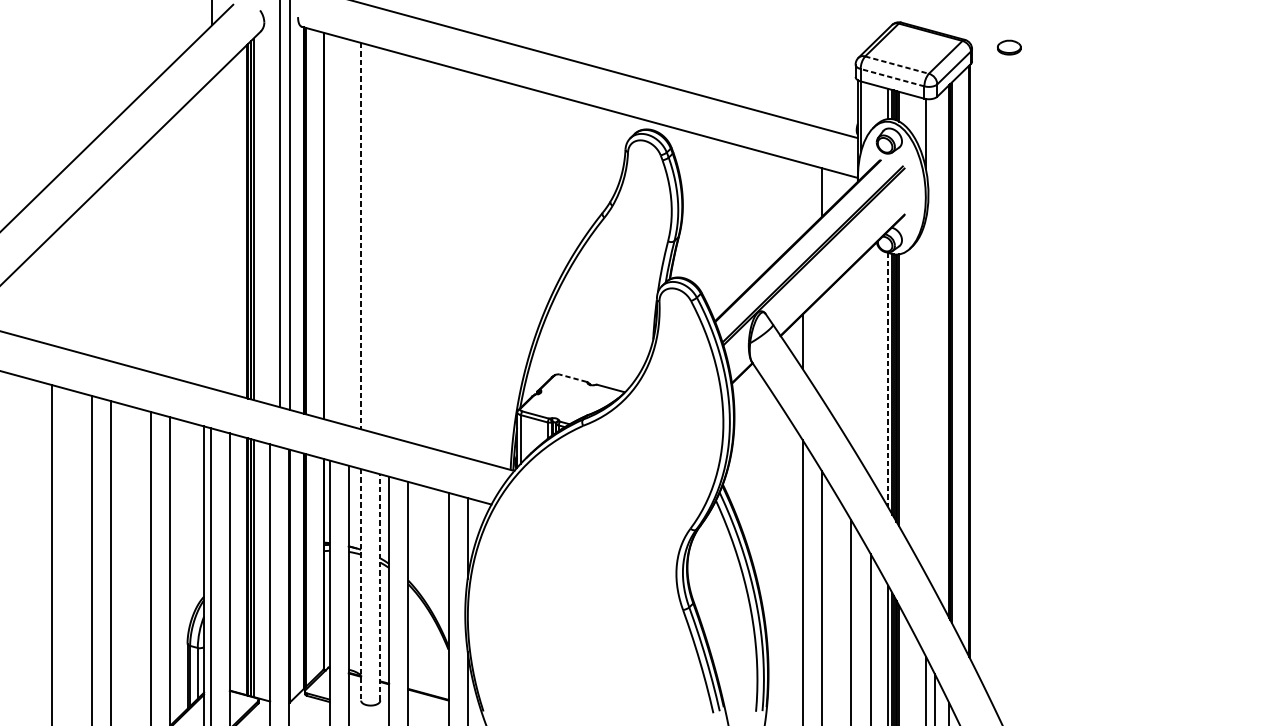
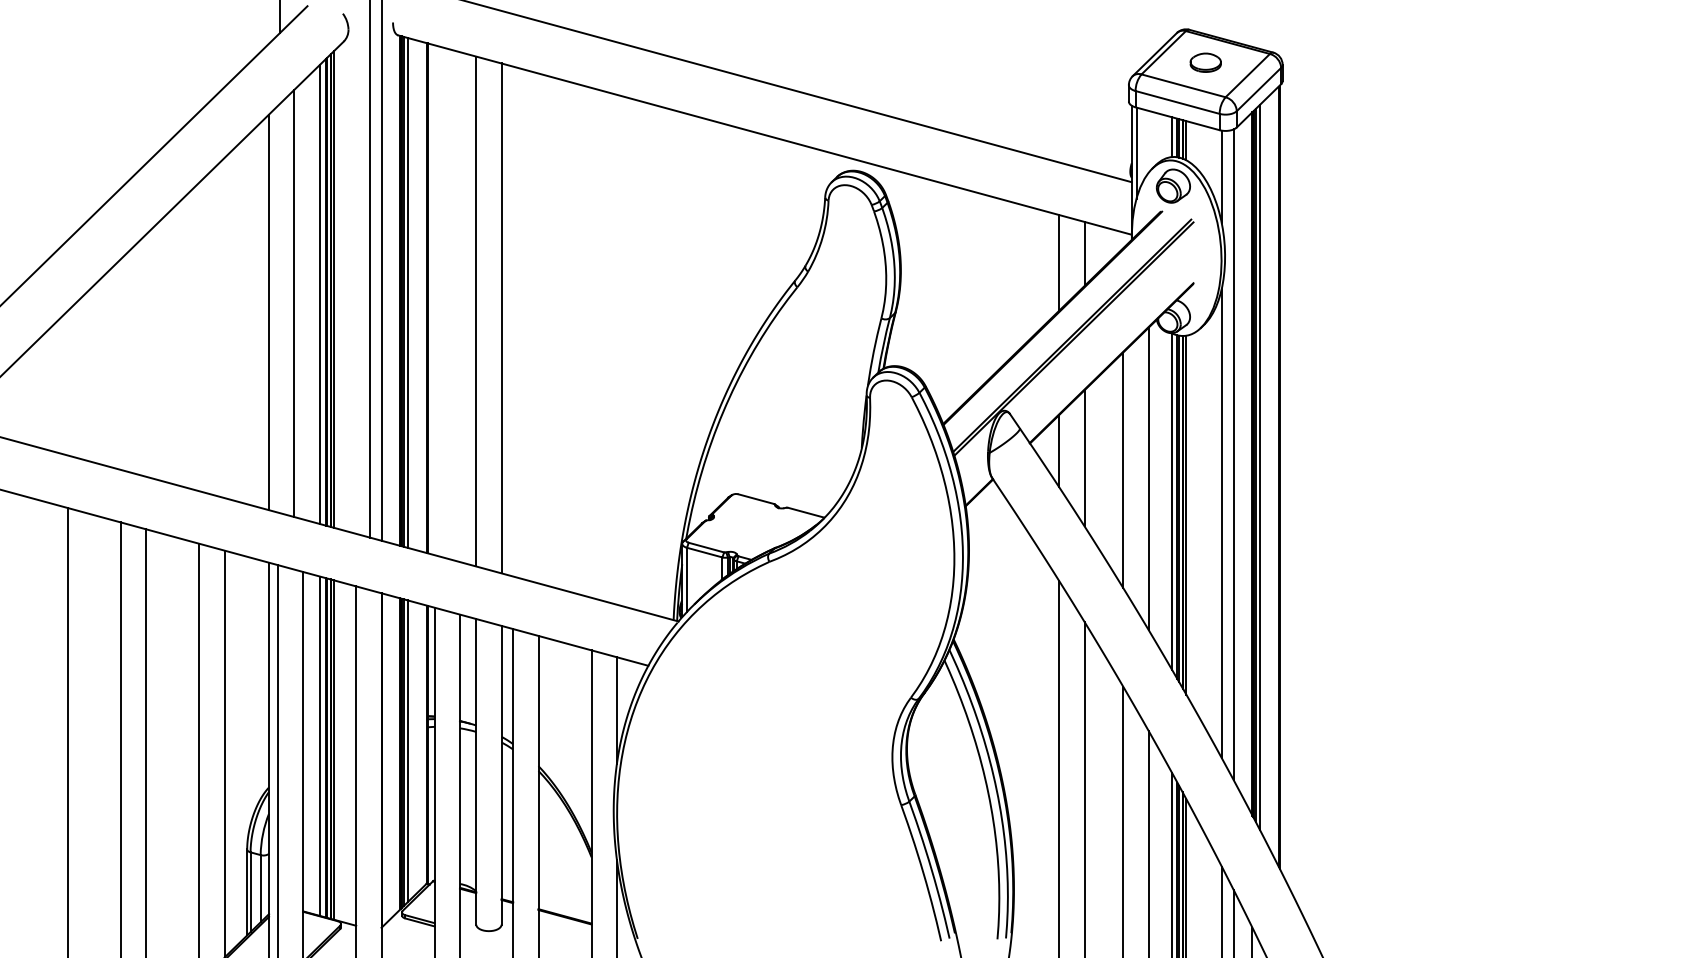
part: (1009, 47) -> (1205, 62), moved
line: (896, 64) -> (1183, 85), dashed -> solid
line: (892, 77) -> (1177, 102), dashed -> solid
line: (803, 198) -> (1059, 262), added
line: (309, 221) -> (408, 292), added
line: (243, 223) -> (320, 294), added
line: (223, 230) -> (294, 303), added
line: (204, 236) -> (269, 312), added
line: (361, 236) -> (476, 311), dashed -> solid
line: (380, 241) -> (501, 318), added
line: (934, 344) -> (1233, 454), added
line: (821, 347) -> (1084, 458), added
line: (954, 354) -> (1259, 467), added
line: (851, 356) -> (1123, 470), added
line: (870, 362) -> (1148, 478), added
line: (572, 377) -> (755, 498), dashed -> solid
line: (887, 380) -> (1171, 502), dashed -> solid
line: (925, 396) -> (1221, 523), added
line: (243, 564) -> (320, 745), added
line: (309, 568) -> (408, 750), added
line: (361, 584) -> (476, 771), dashed -> solid
line: (380, 586) -> (501, 774), dashed -> solid

